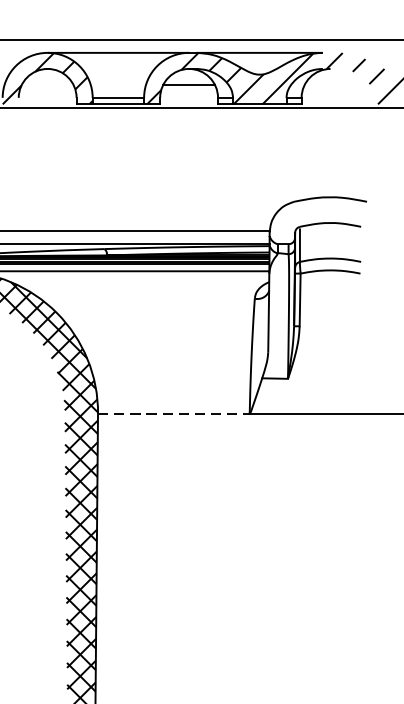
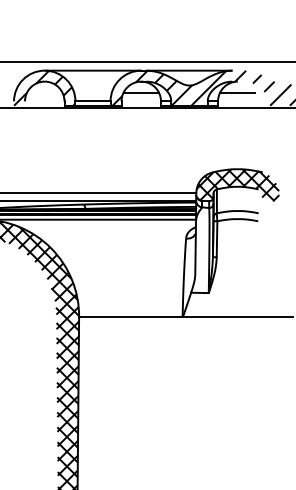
line: (330, 84) -> (237, 92), added
hatch: (330, 221) -> (237, 185), added
line: (173, 414) -> (130, 317), dashed -> solid

